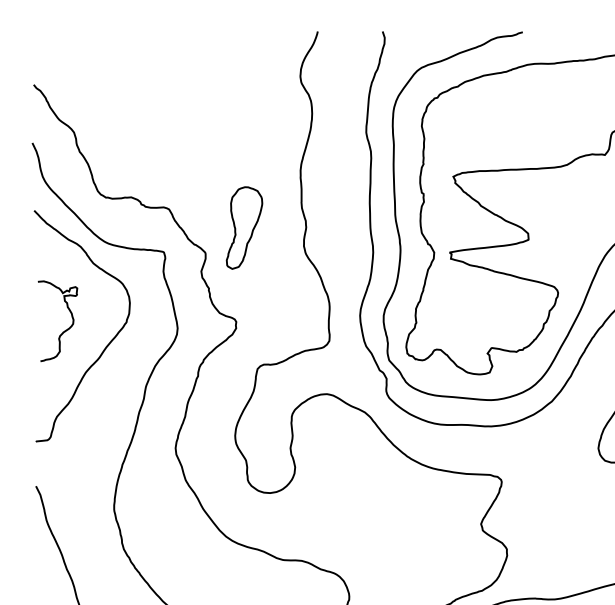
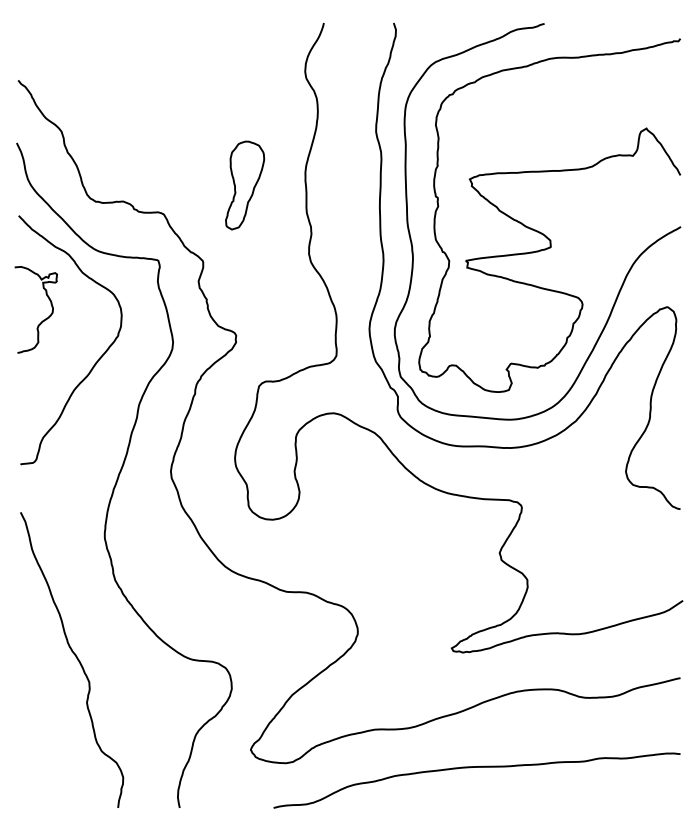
part: (244, 228) -> (245, 185), moved
curve: (64, 330) -> (43, 319), moved

